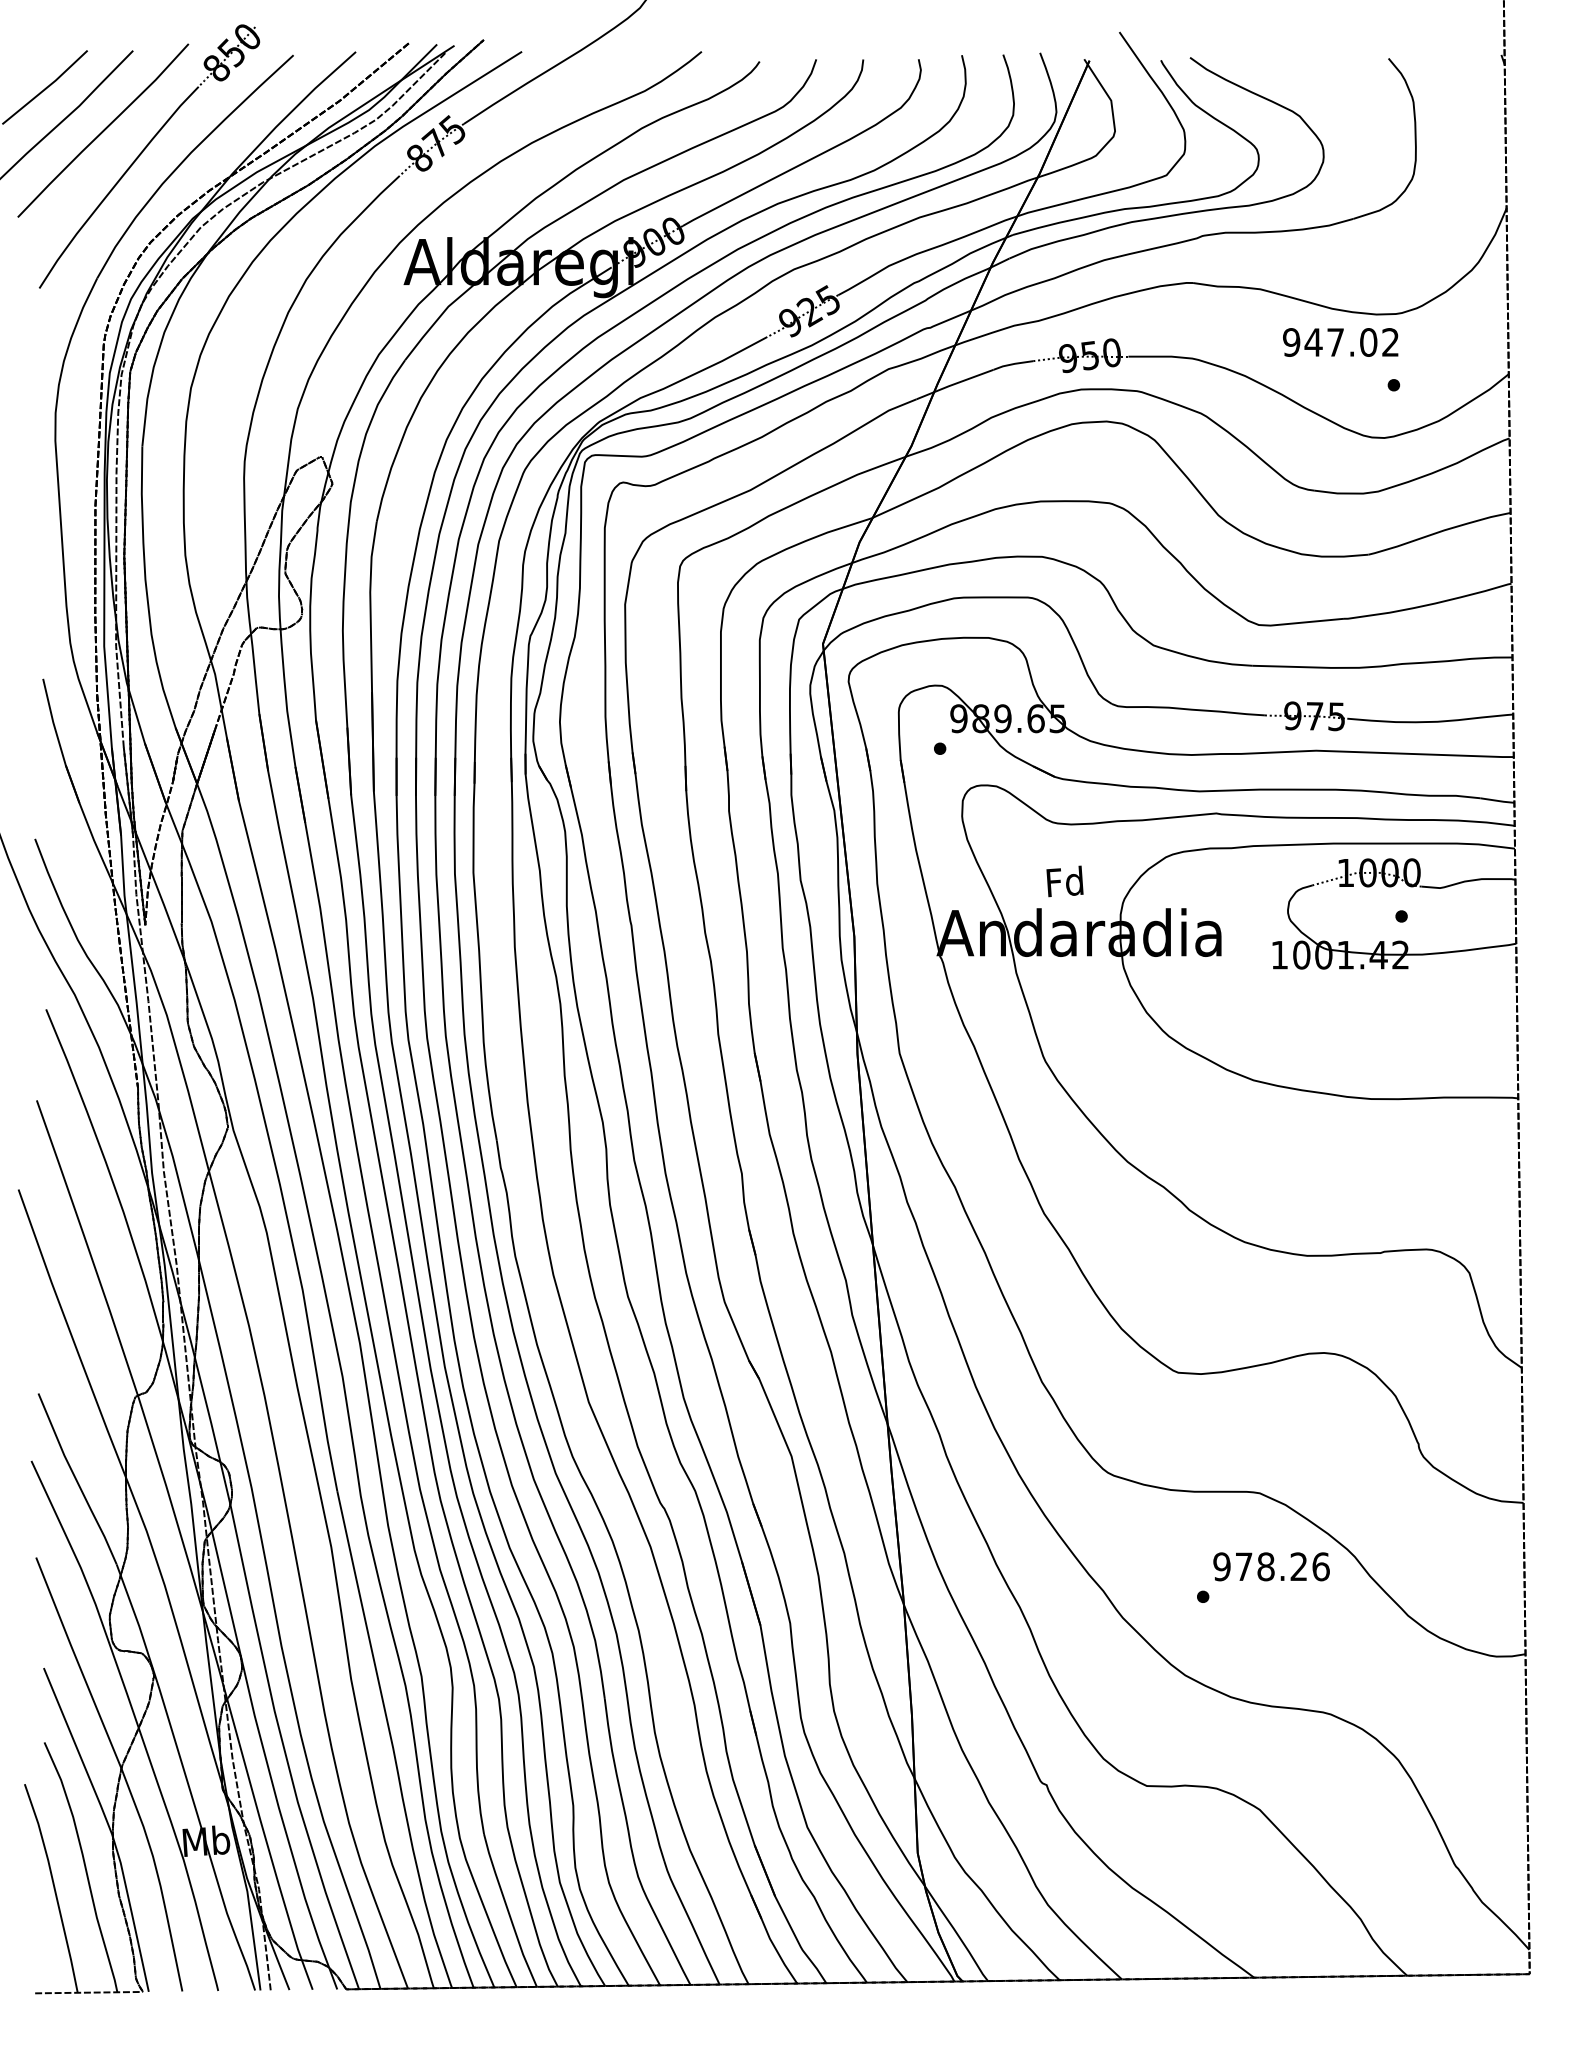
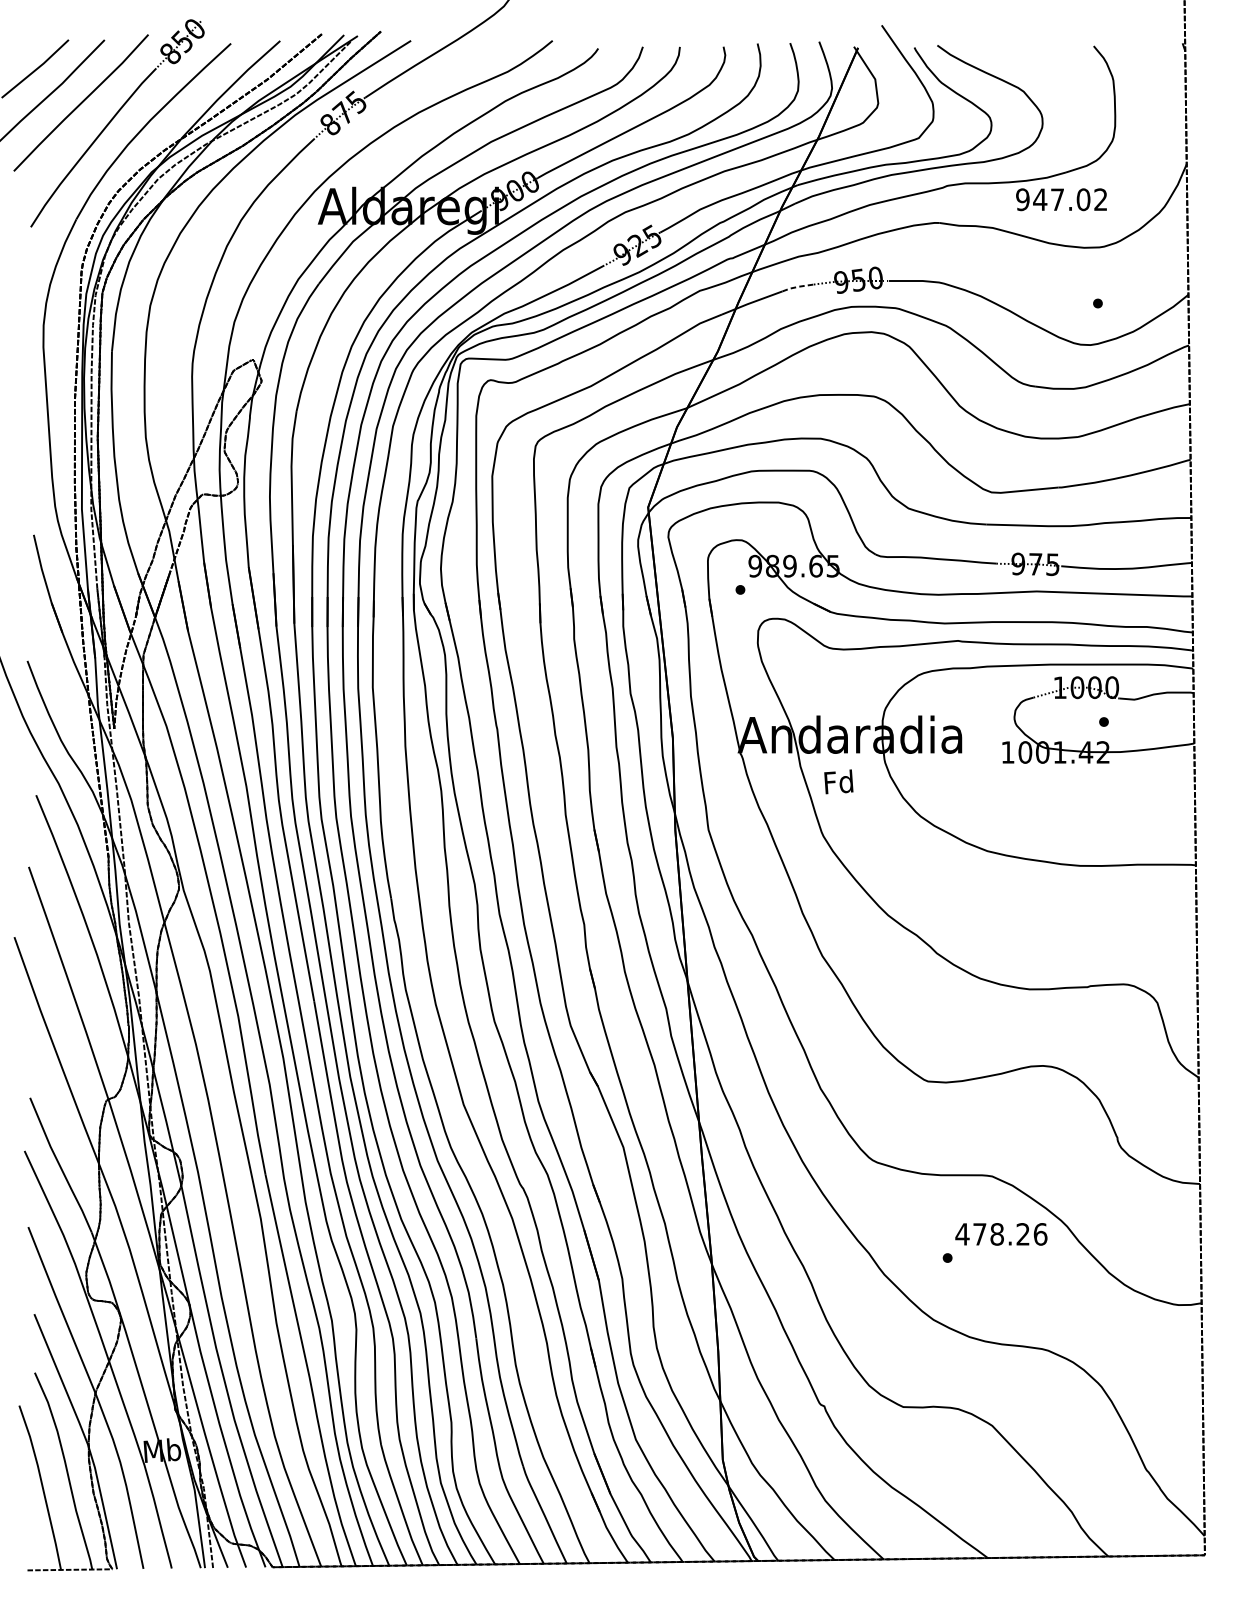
text: (1340, 342) -> (1061, 199), moved
line: (1013, 364) -> (798, 287), solid -> dashed
text: (1064, 881) -> (838, 781), moved
text: (1221, 1566) -> (962, 1234), 978.26 -> 478.26

